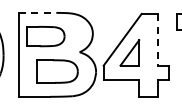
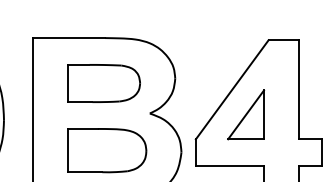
line: (37, 12) -> (68, 37), dashed -> solid
part: (45, 36) -> (103, 83), moved
line: (157, 39) -> (299, 89), dashed -> solid

